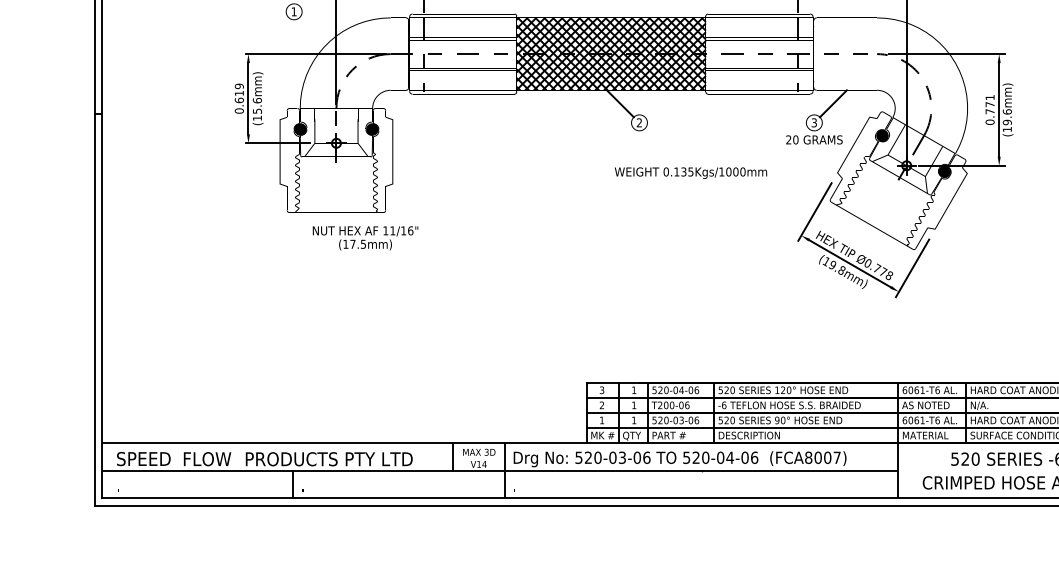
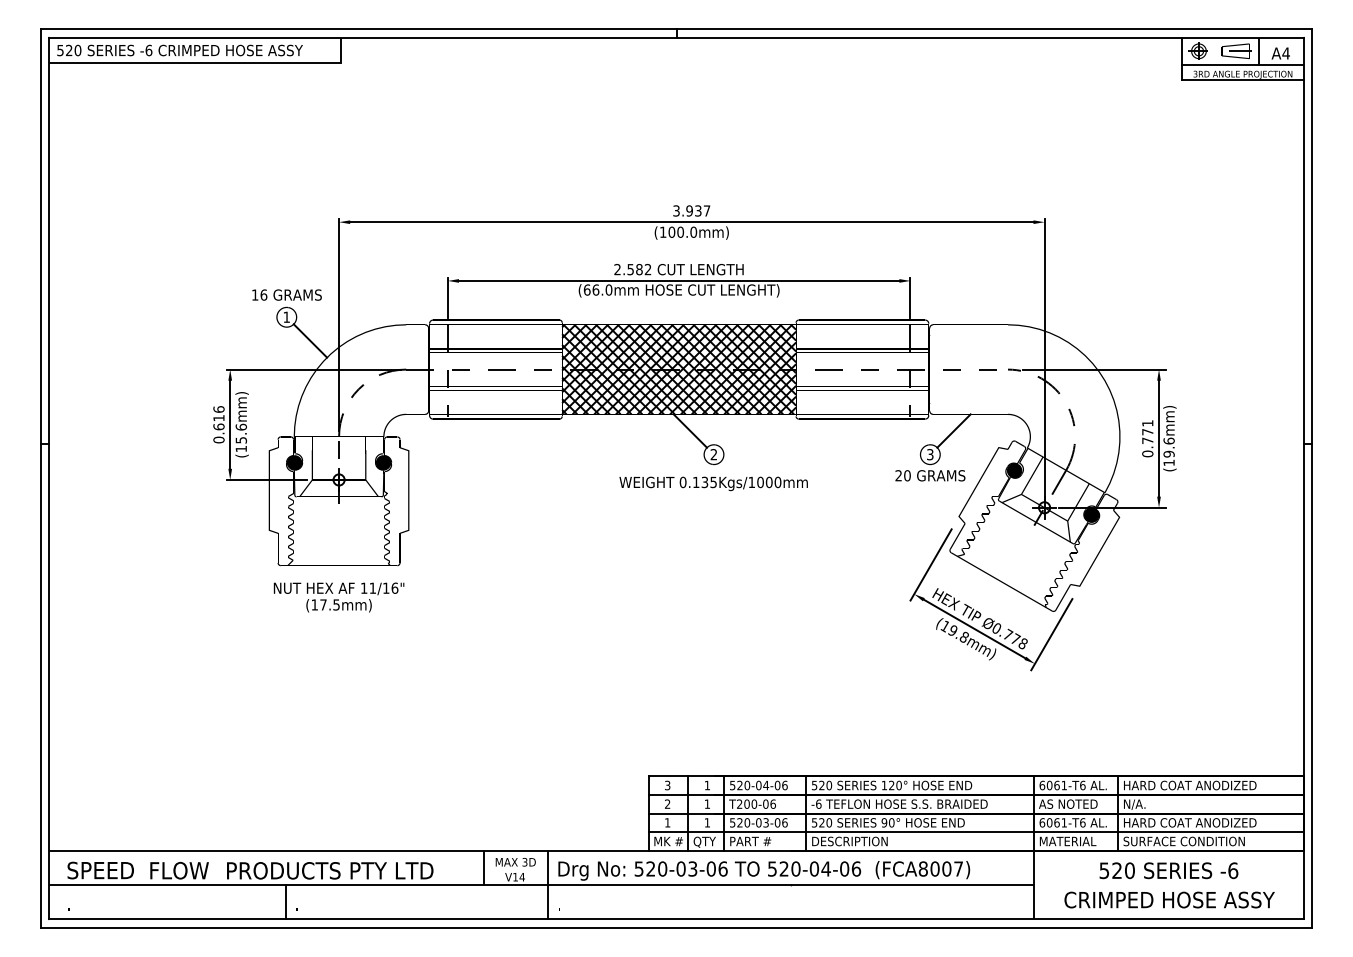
line: (313, 30) -> (310, 340), added
text: (238, 86) -> (218, 409), 0.619 -> 0.616
text: (690, 172) -> (713, 483), moved
text: (365, 238) -> (338, 597), moved

